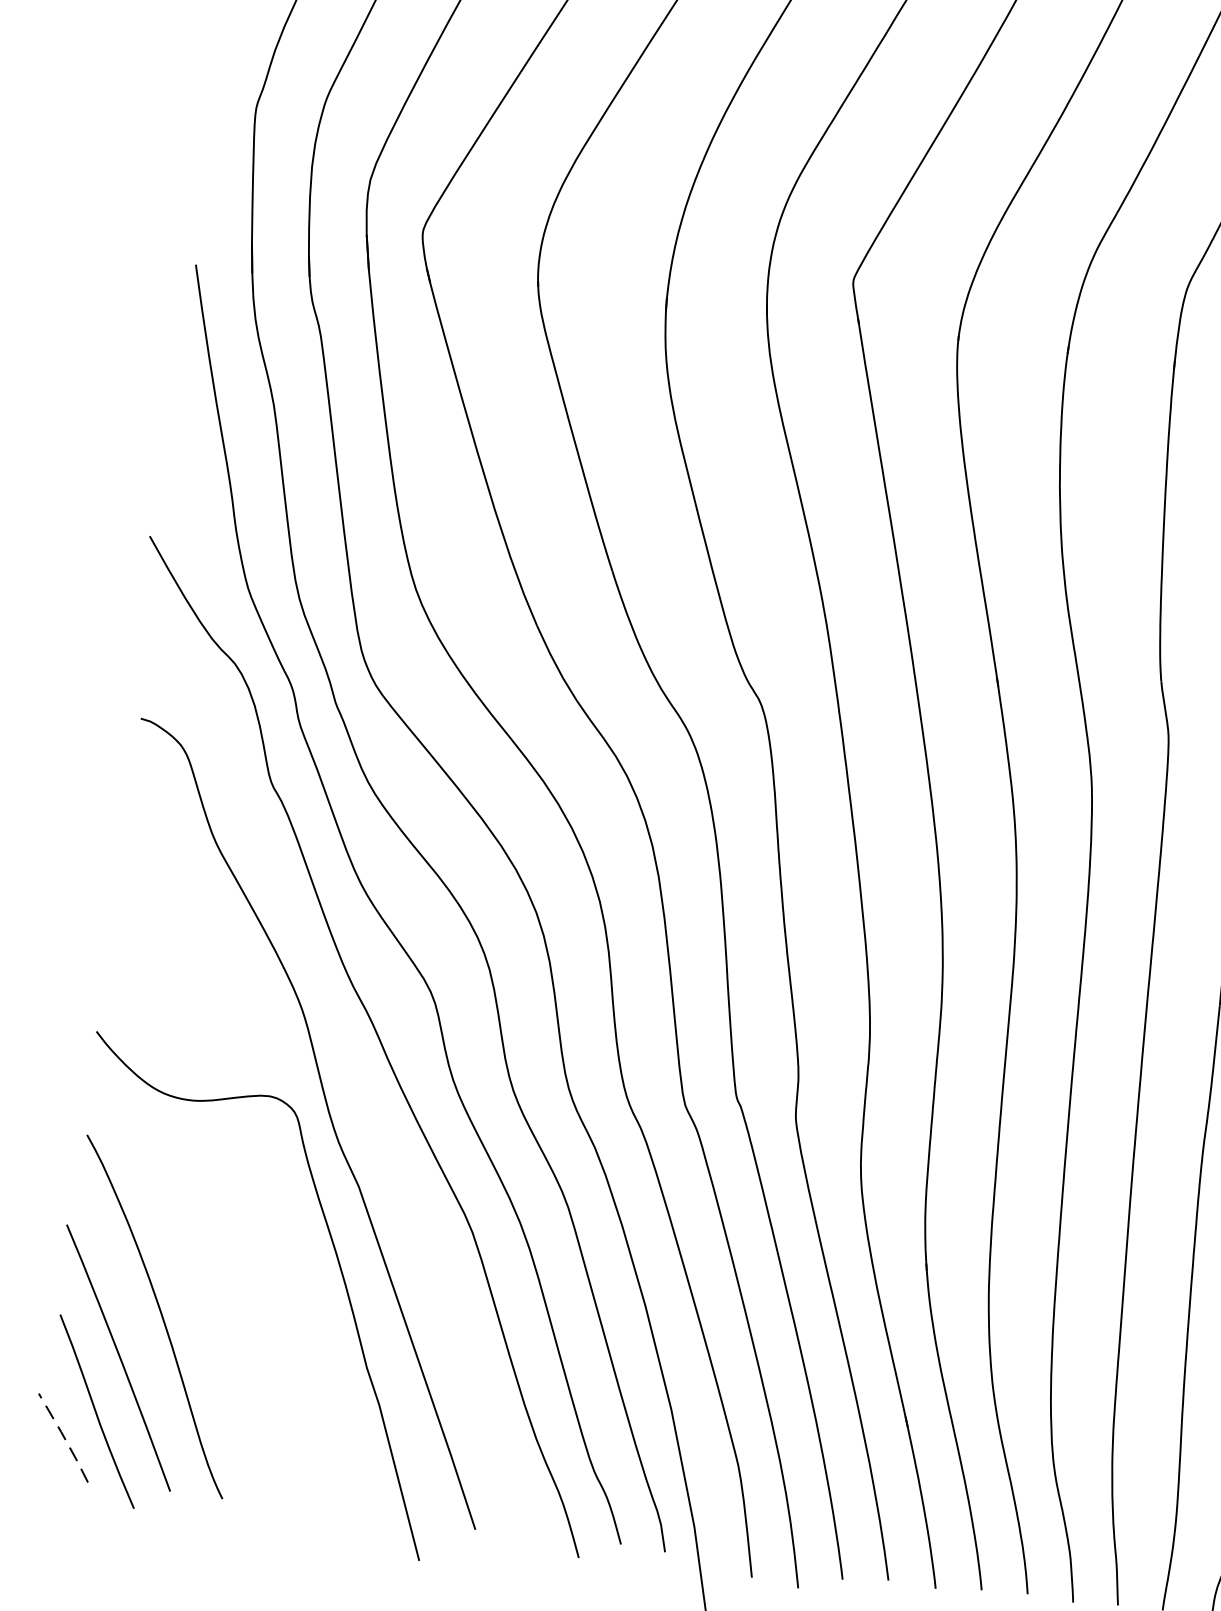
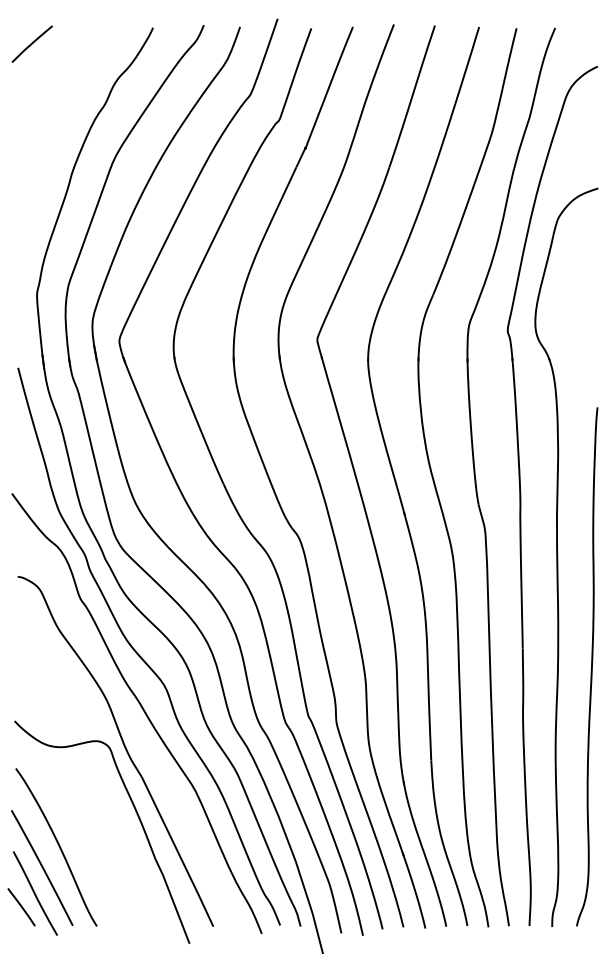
line: (63, 1436) -> (21, 906), dashed -> solid

